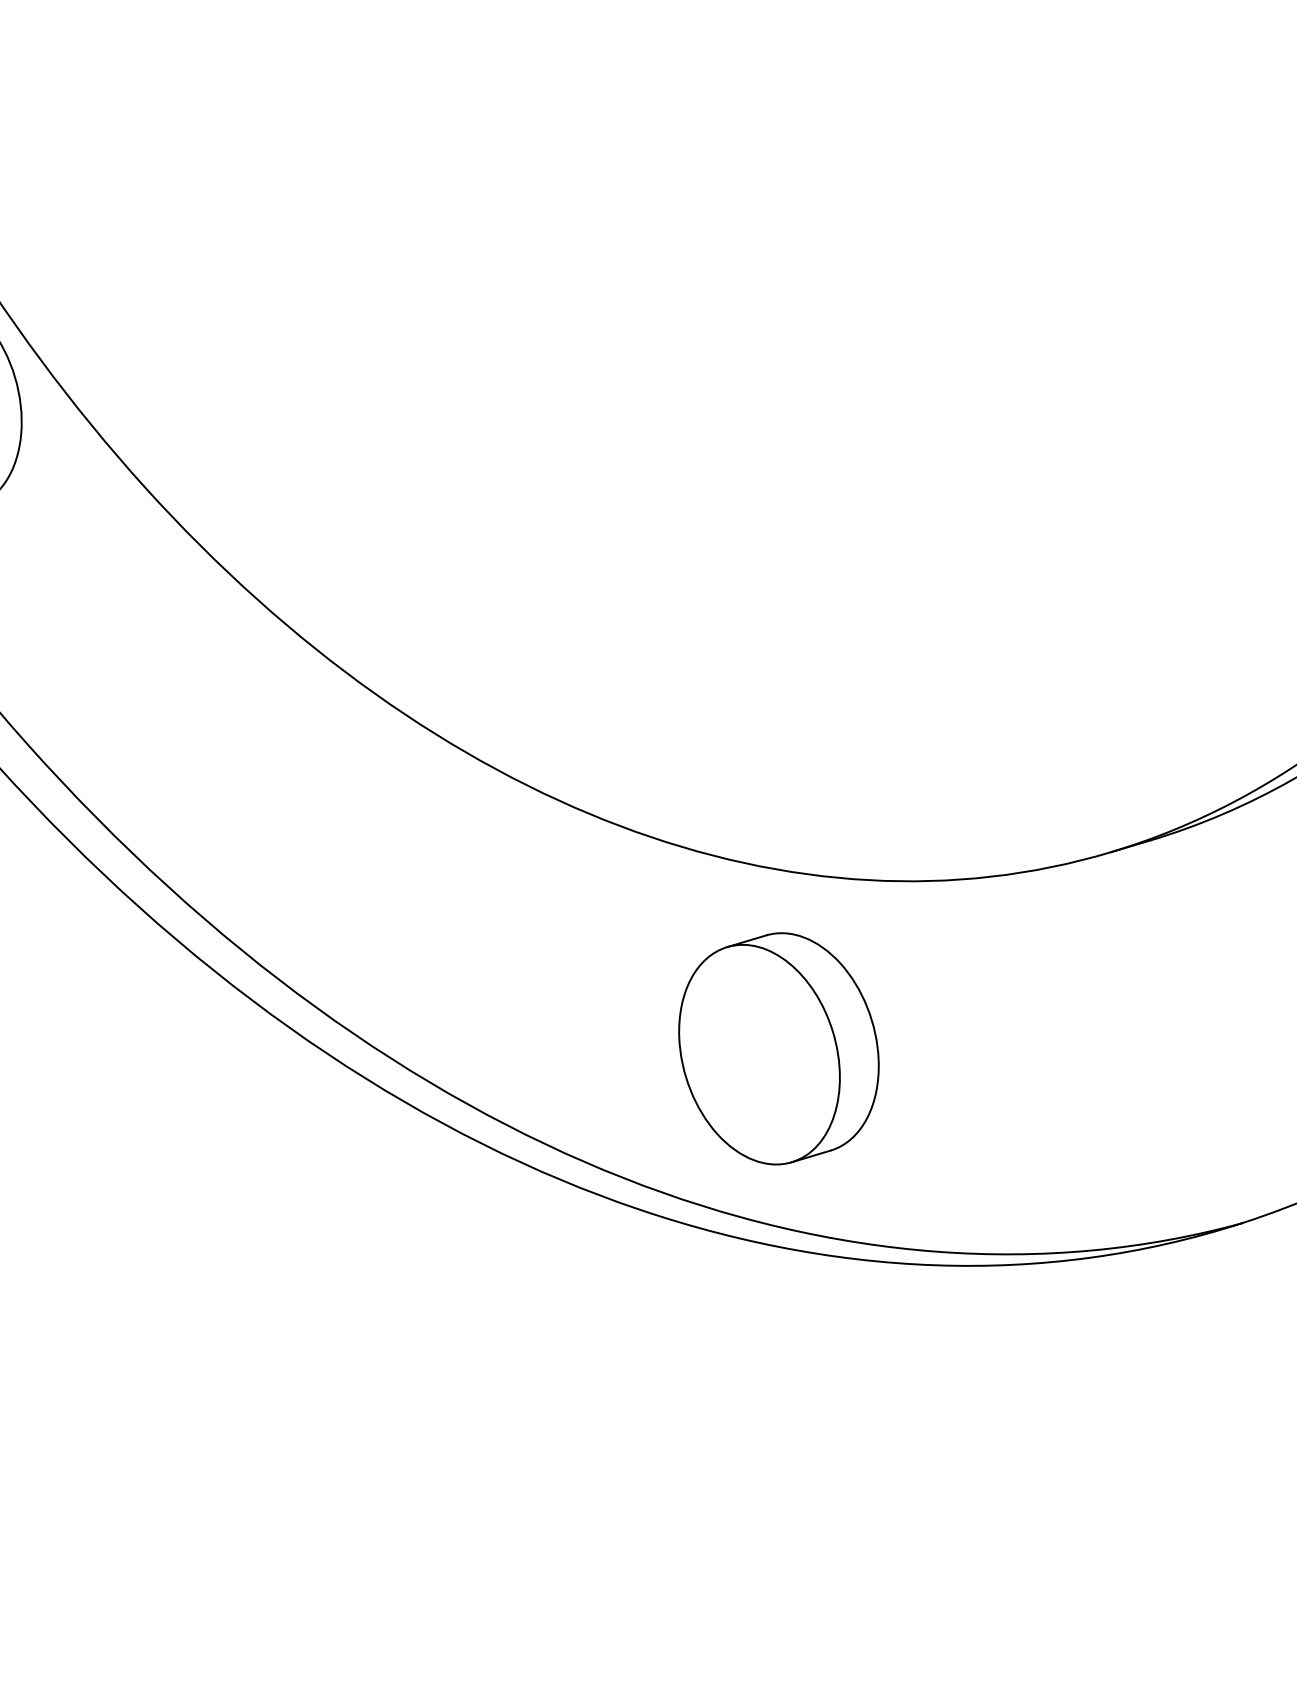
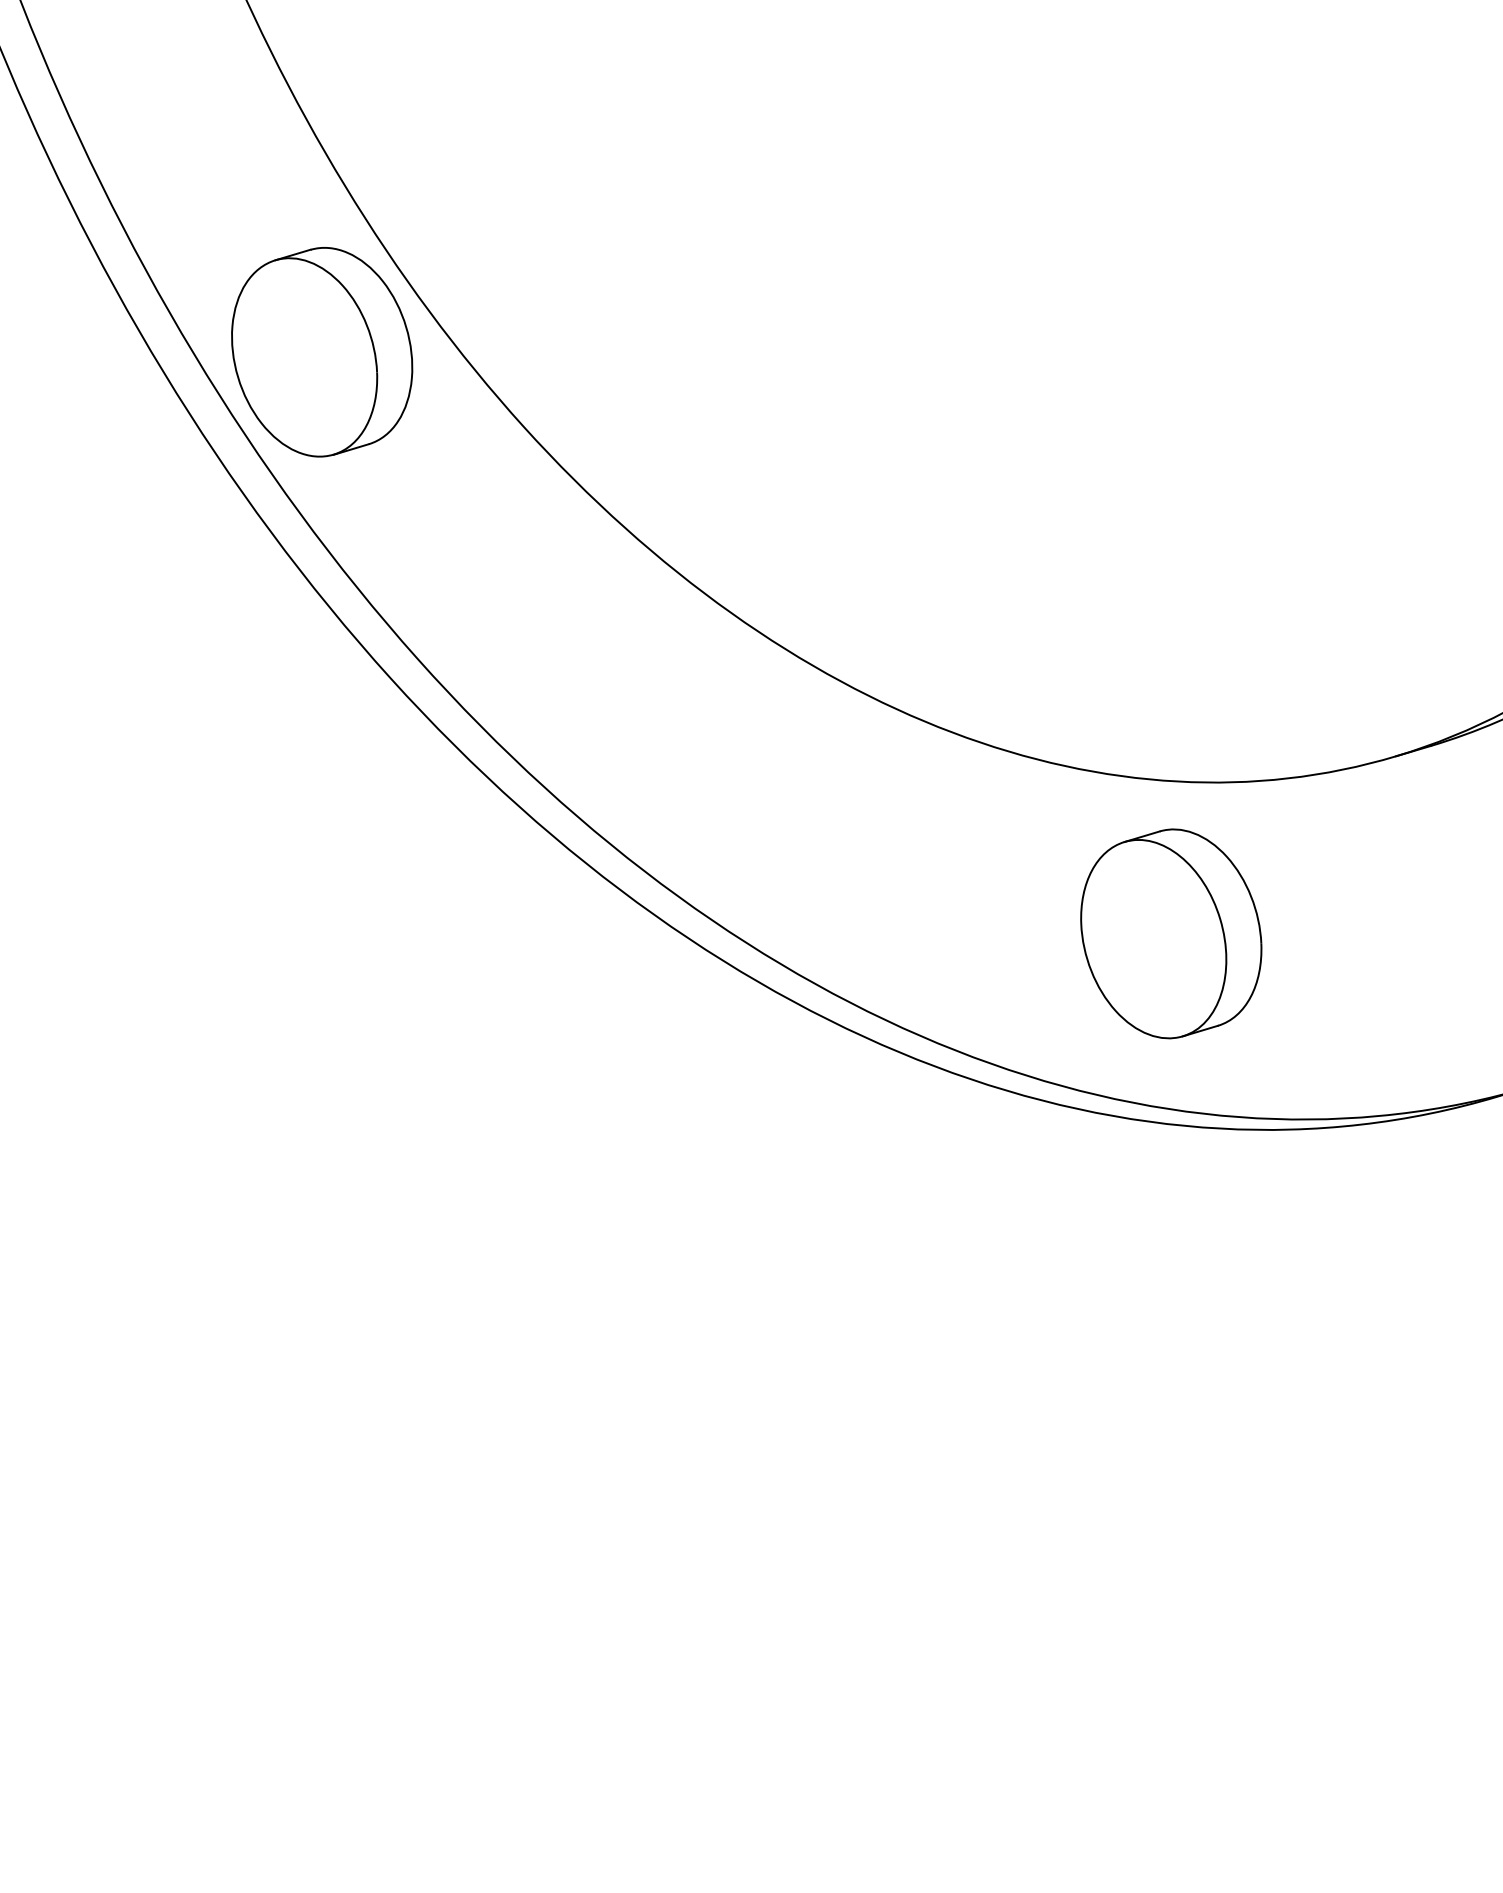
part: (779, 1048) -> (1171, 933), moved

